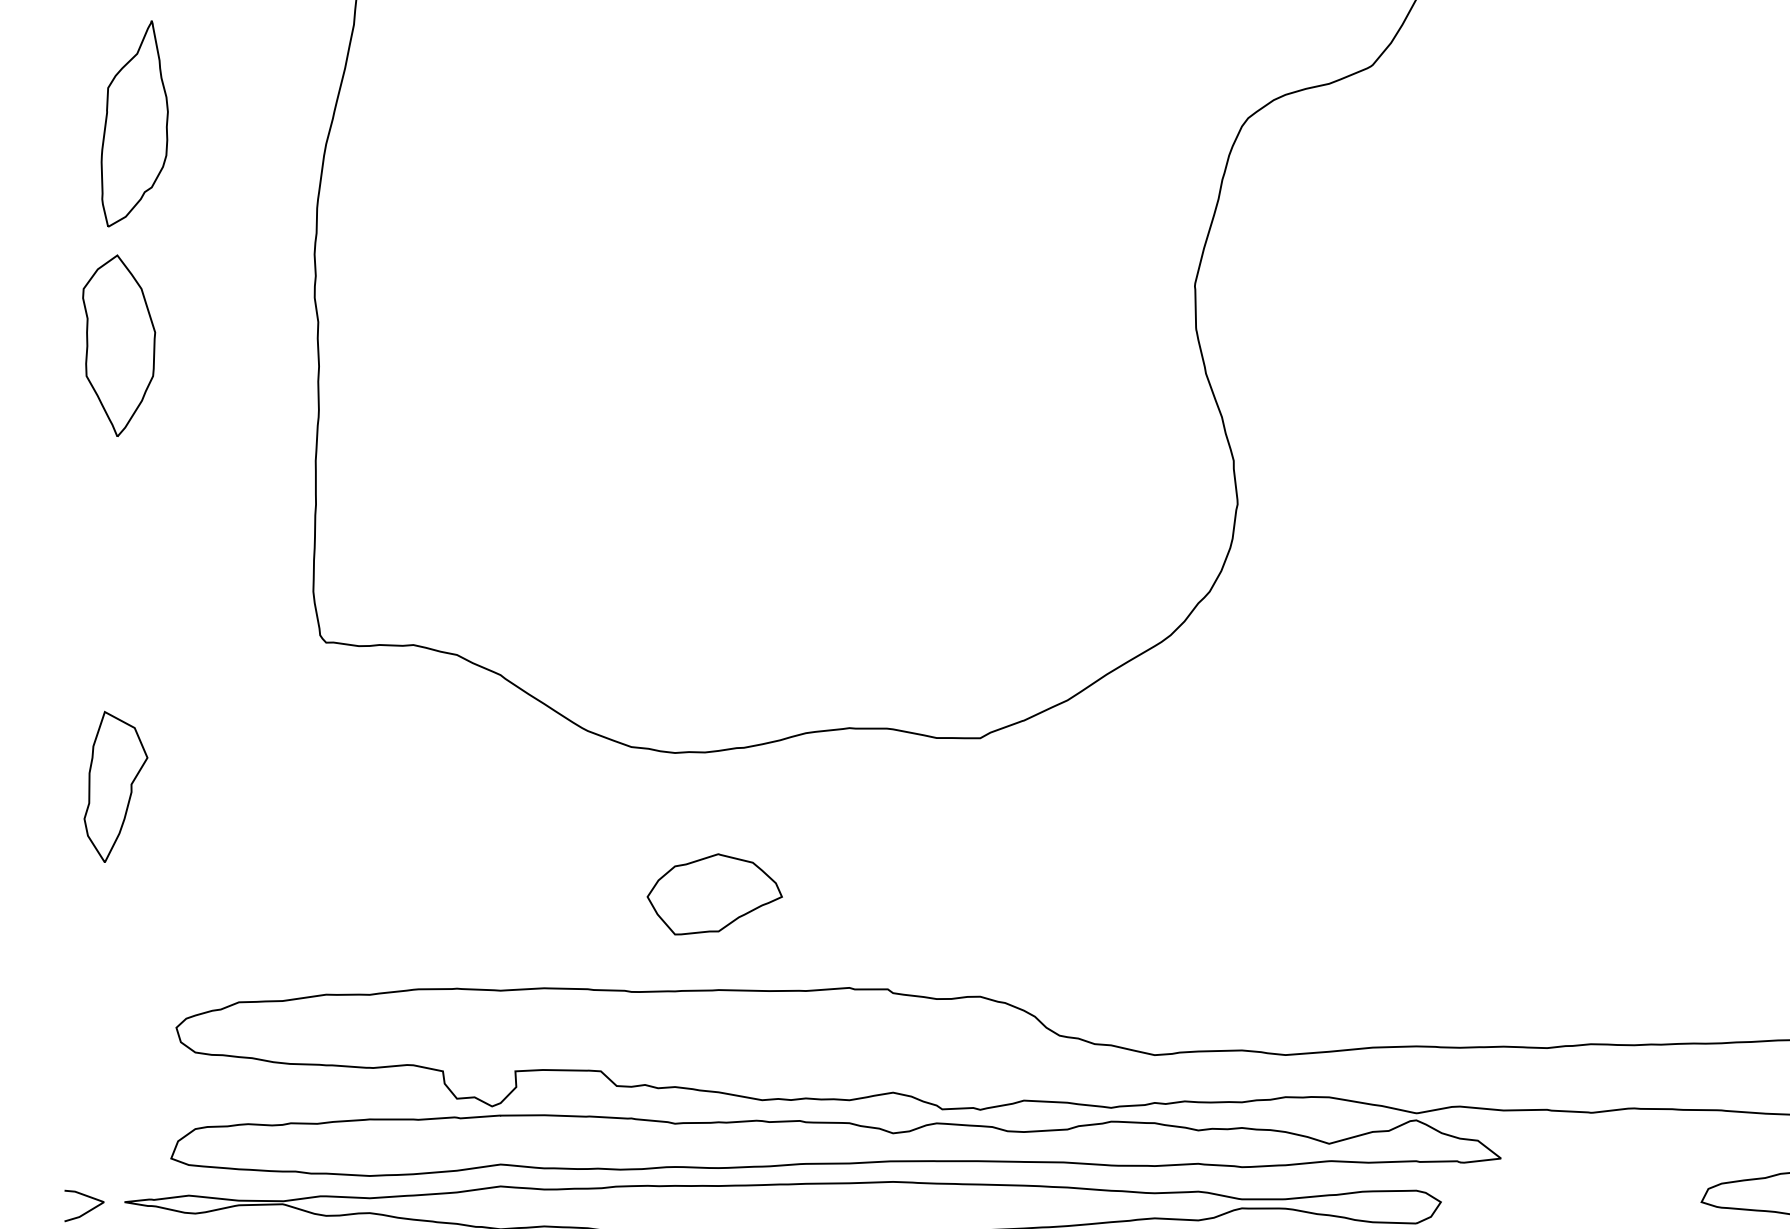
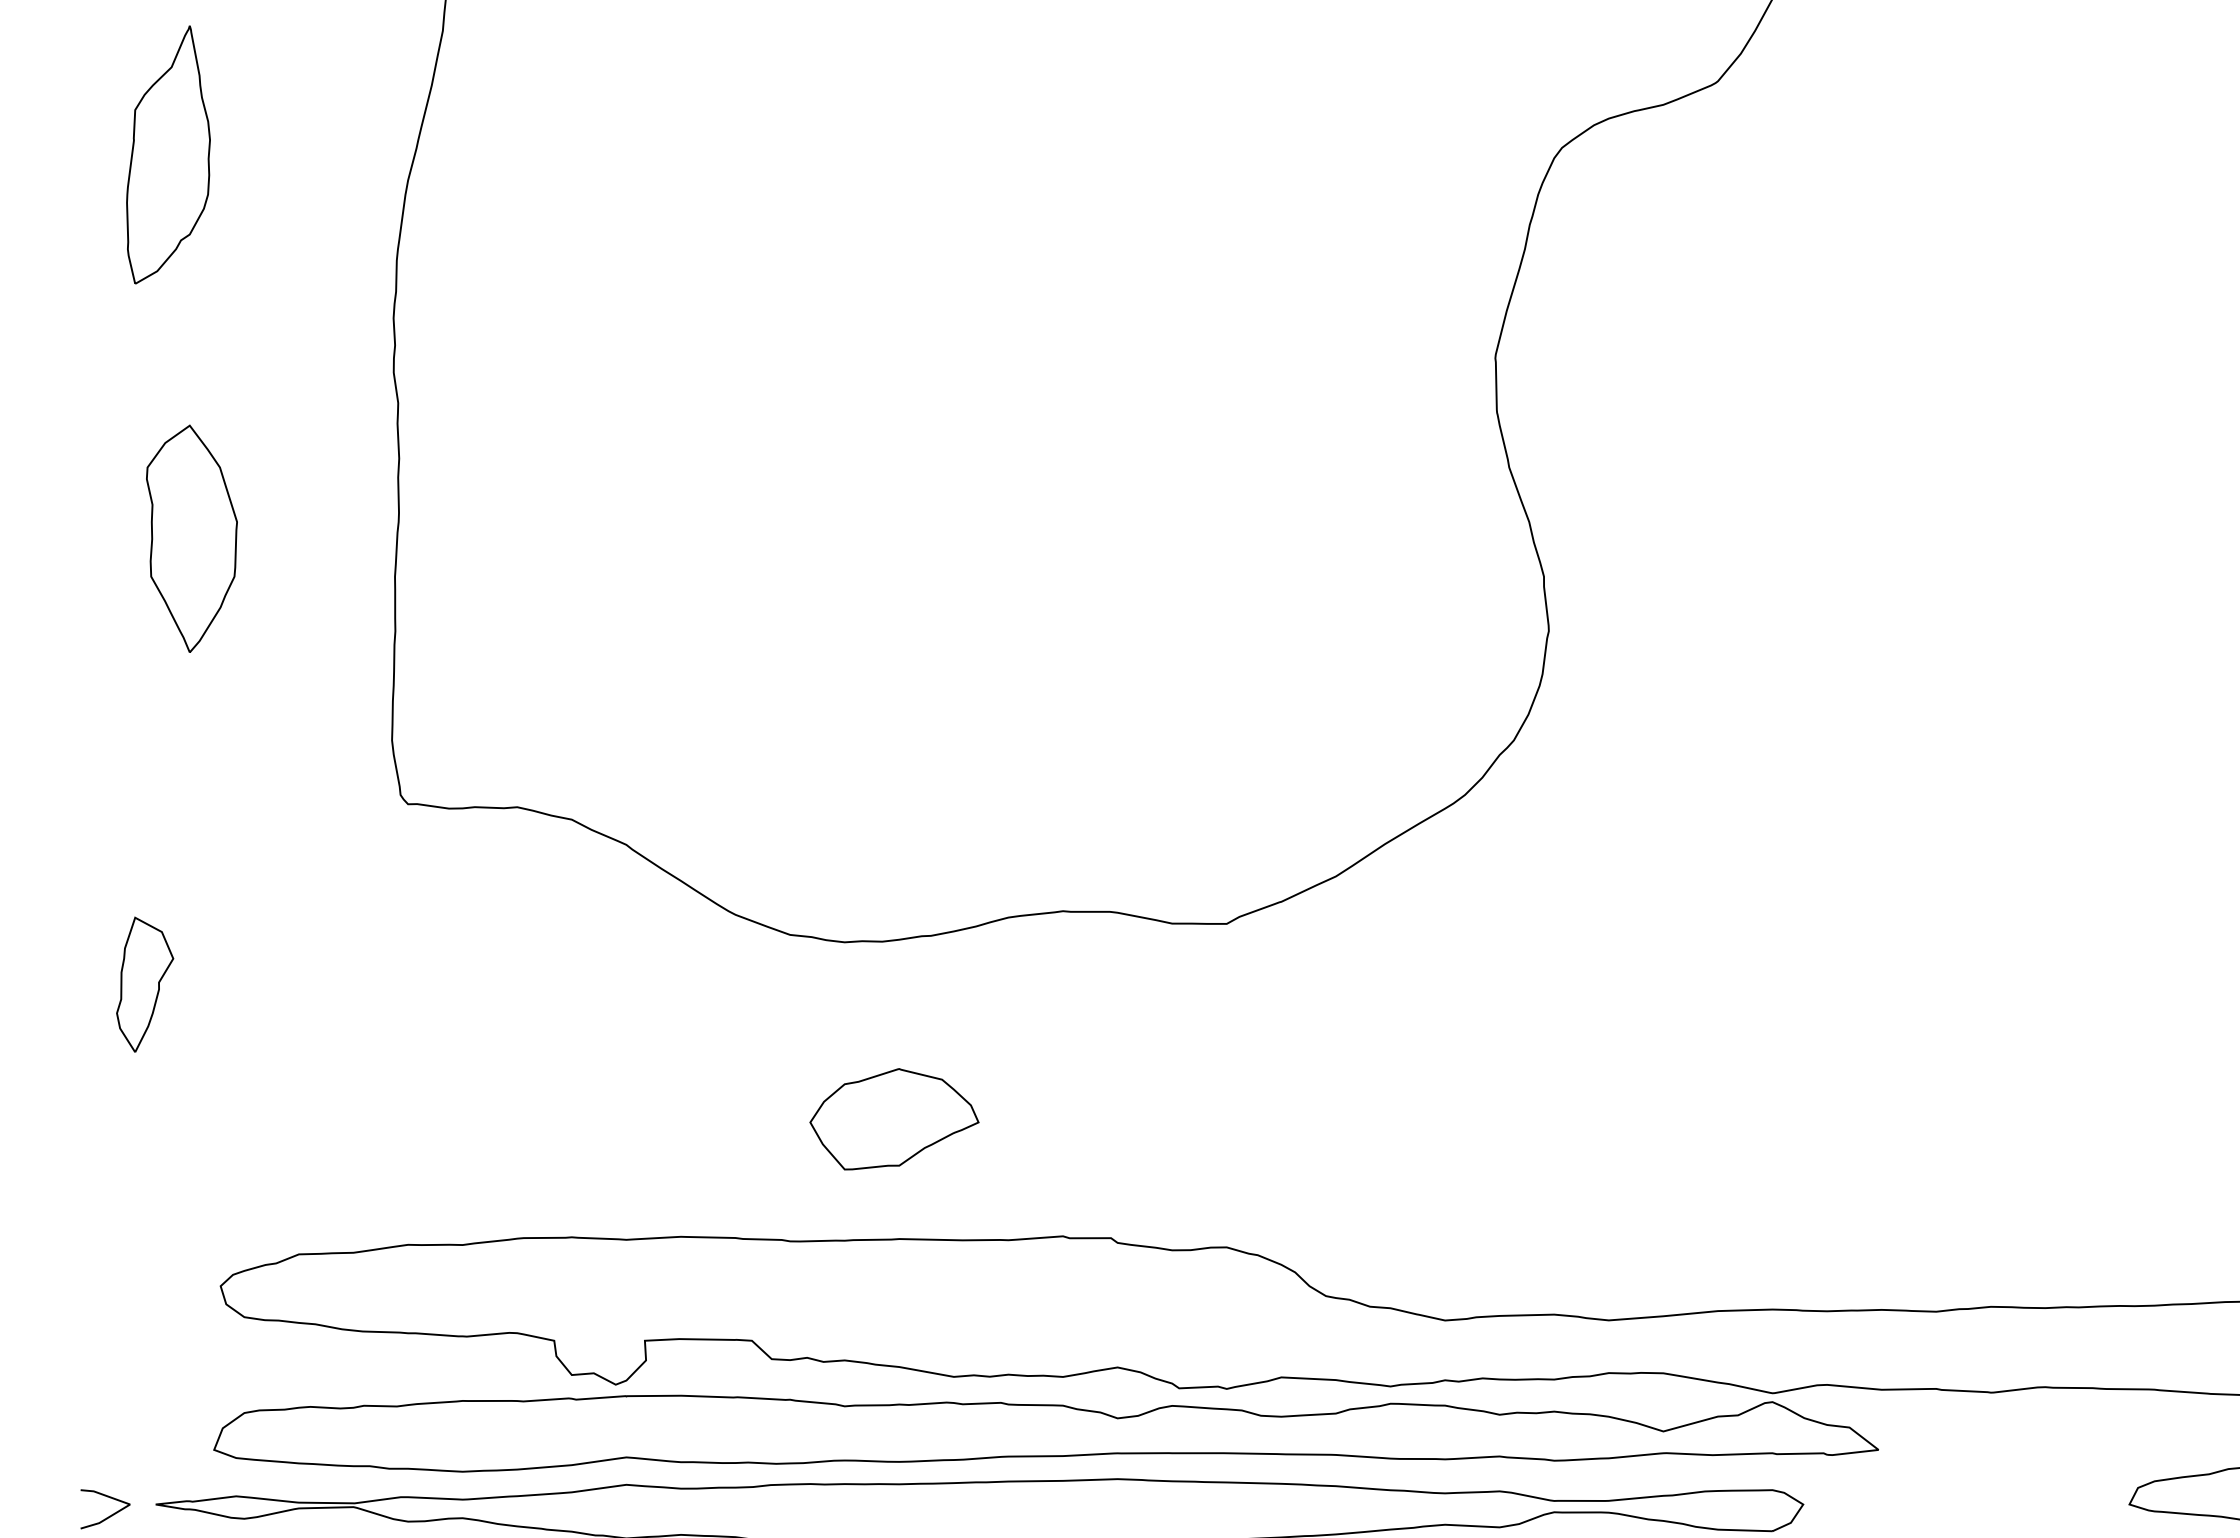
part: (118, 345) -> (191, 538), moved
part: (116, 786) -> (145, 984), size x0.71

